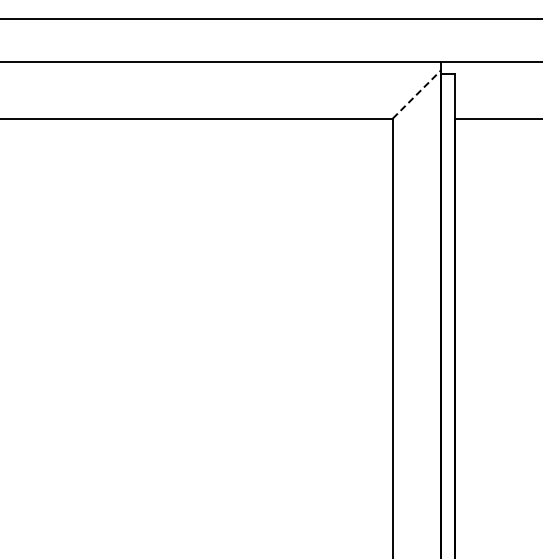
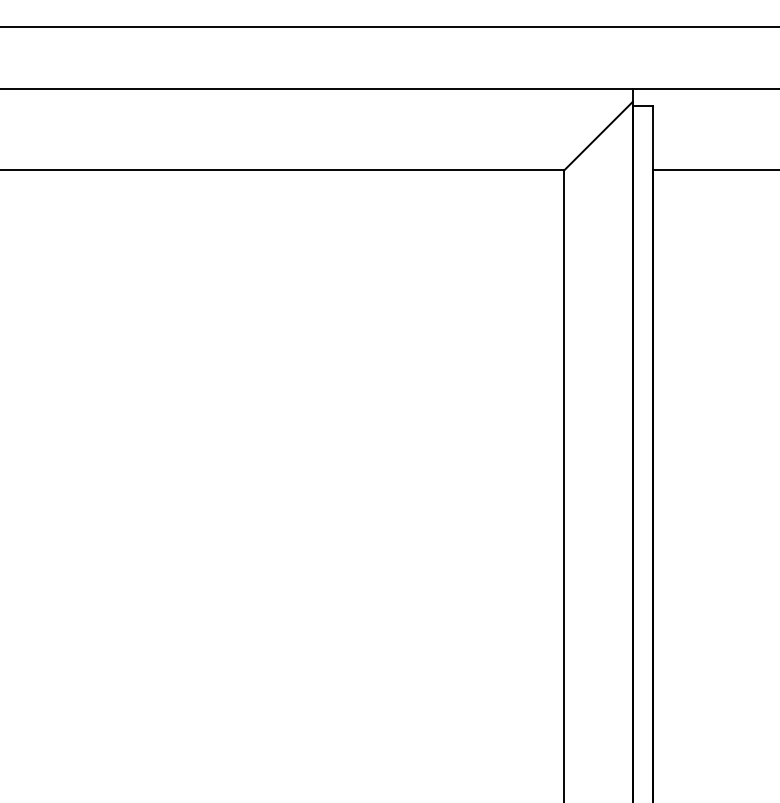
line: (416, 94) -> (598, 135), dashed -> solid

